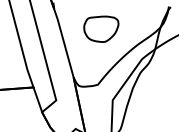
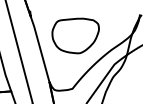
part: (101, 29) -> (75, 36), size x1.43

